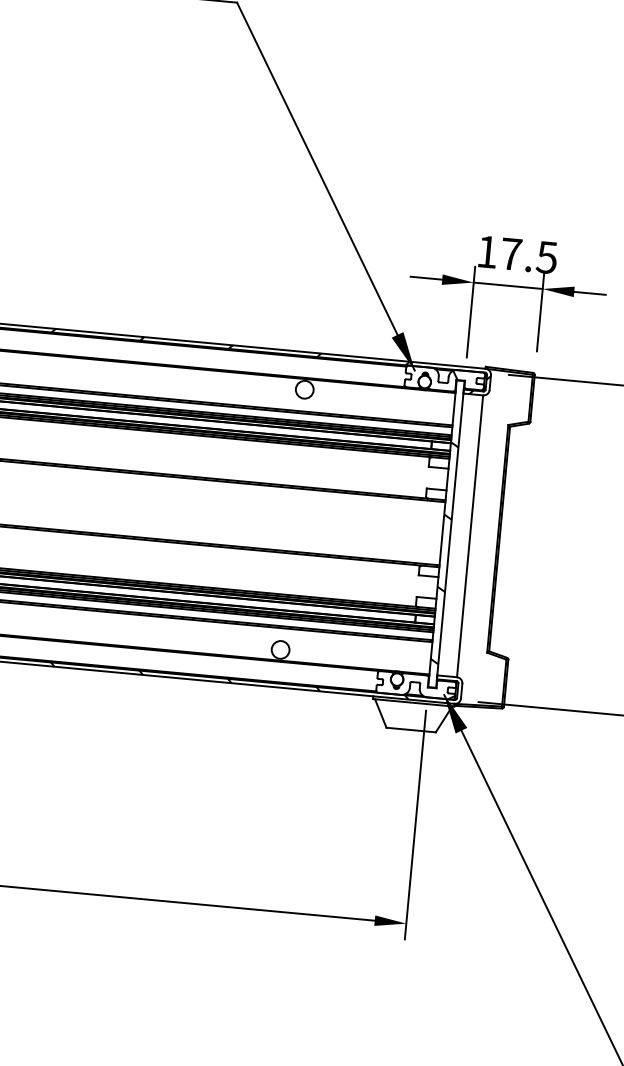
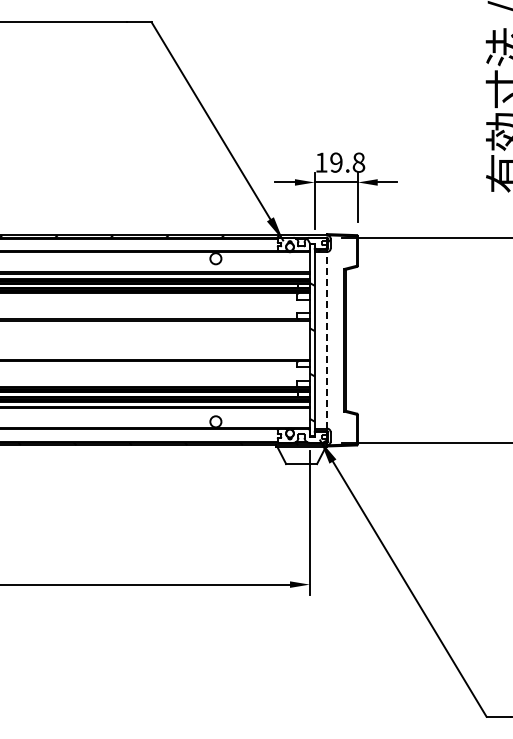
text: (529, 255) -> (347, 162), 17.5 -> 19.8
line: (470, 535) -> (327, 339), solid -> dashed

